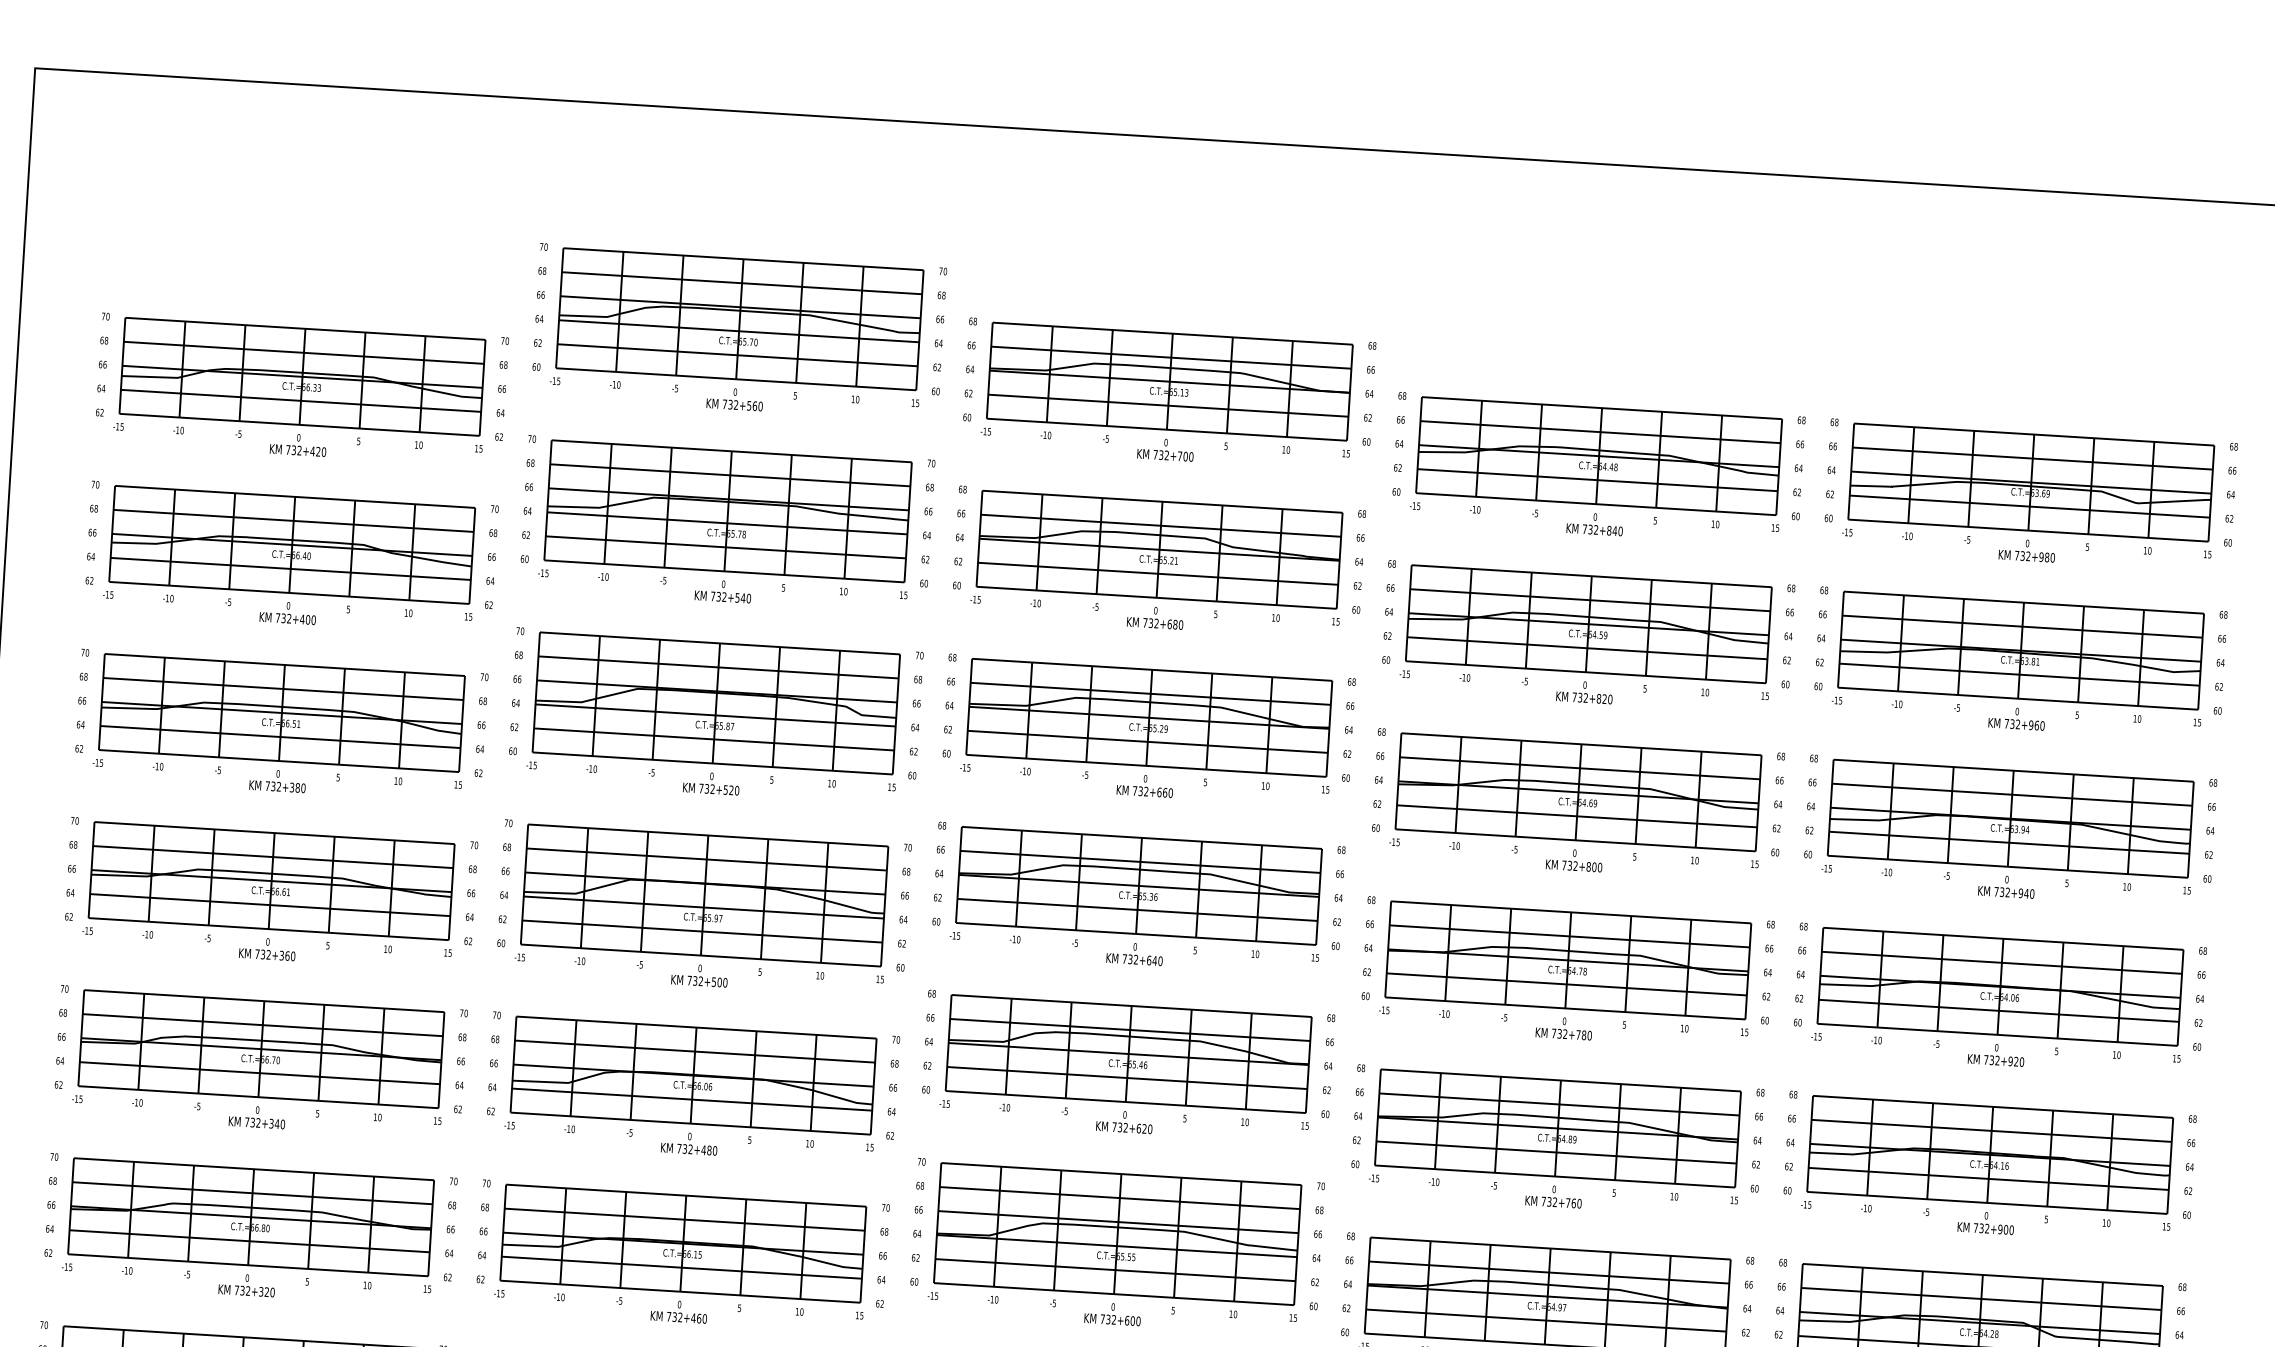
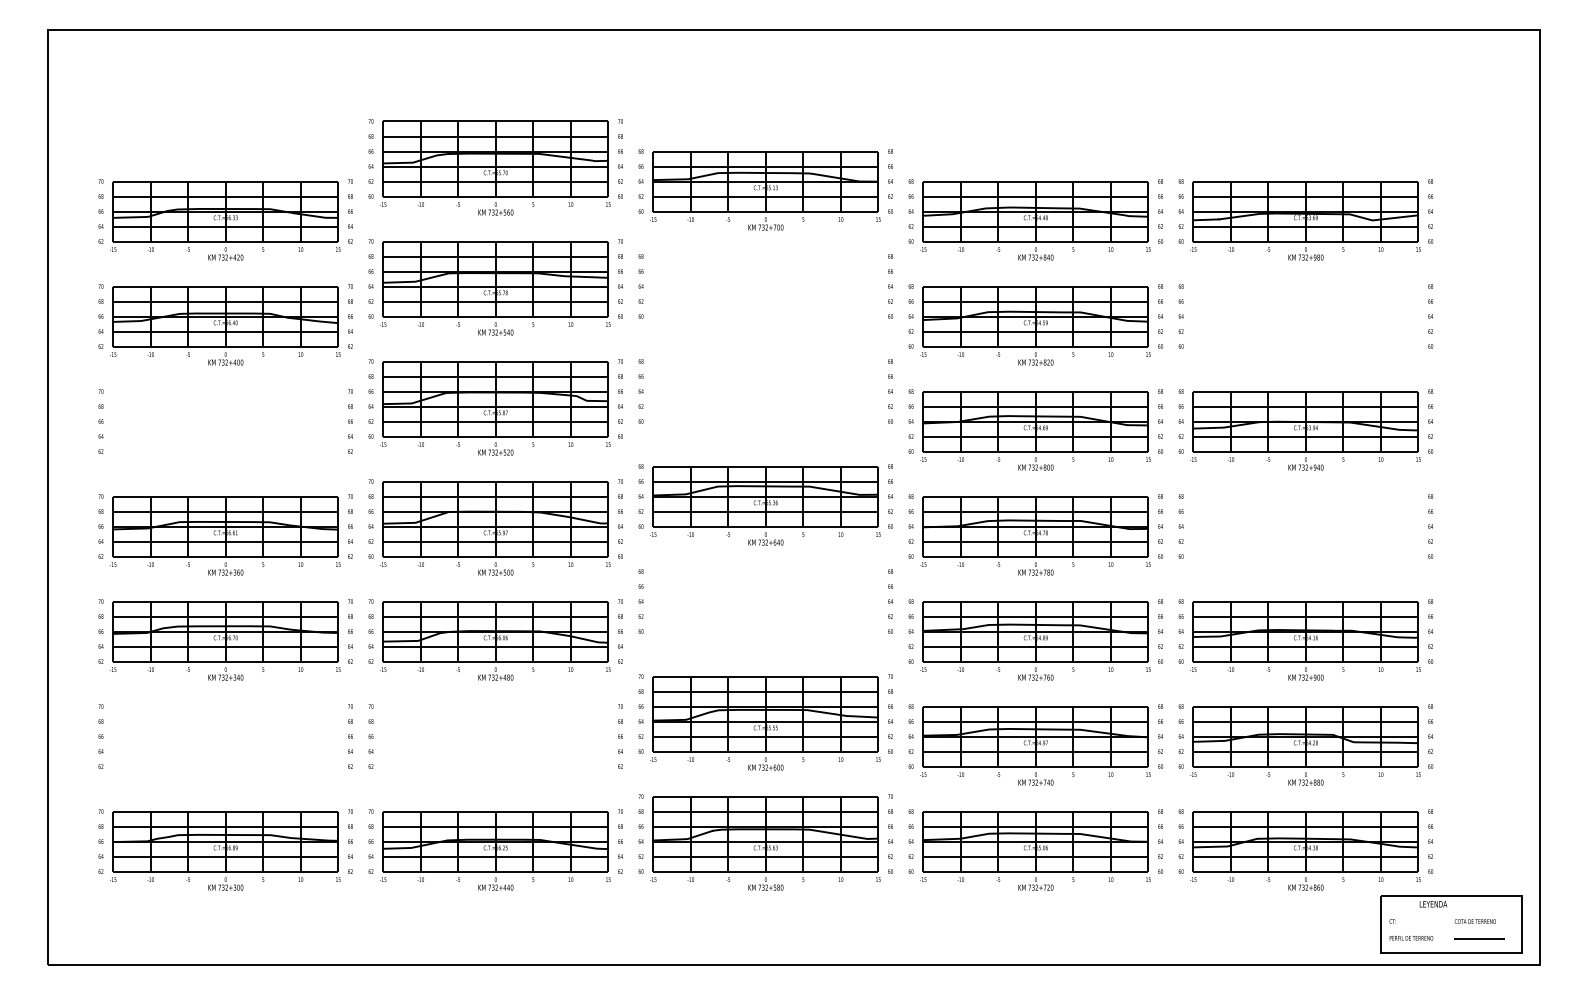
part: (1158, 564) -> (765, 295), removed
part: (2019, 664) -> (1305, 325), removed
part: (280, 727) -> (225, 430), removed
part: (1147, 732) -> (765, 400), removed
part: (1998, 1001) -> (1305, 535), removed
part: (1127, 1068) -> (765, 610), removed
part: (249, 1231) -> (225, 745), removed
part: (681, 1257) -> (495, 745), removed

